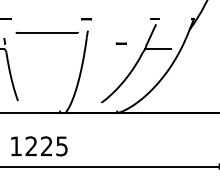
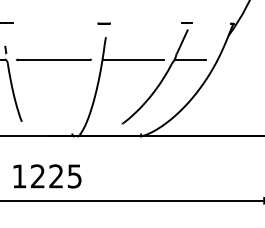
line: (46, 32) -> (53, 59), moved
line: (120, 43) -> (145, 52), removed
line: (110, 49) -> (133, 59), added

